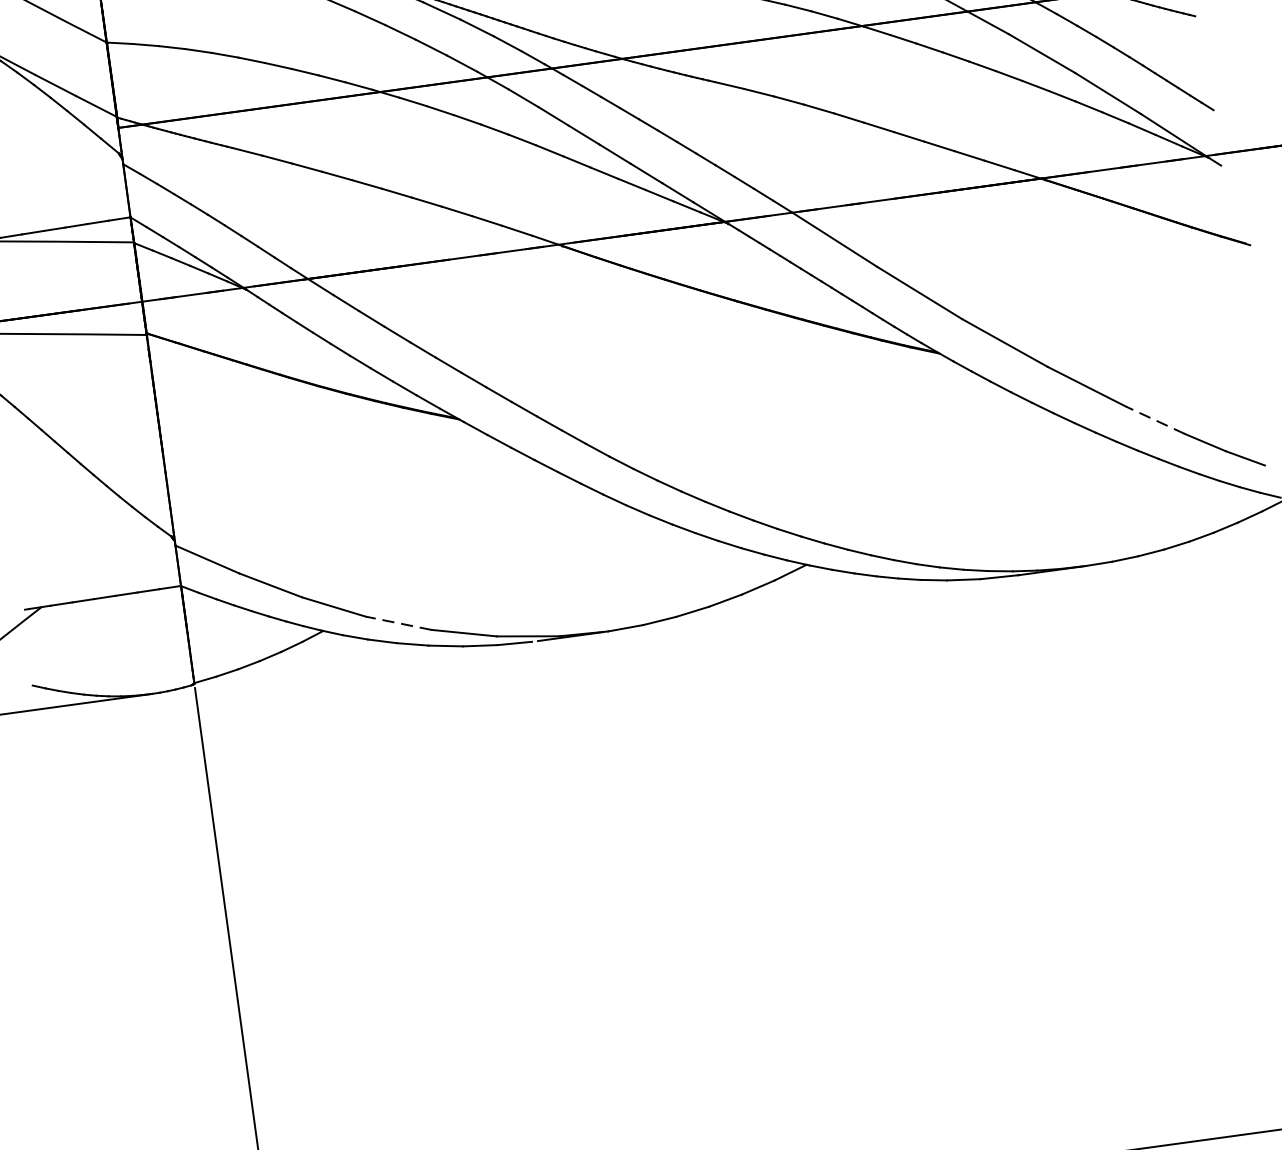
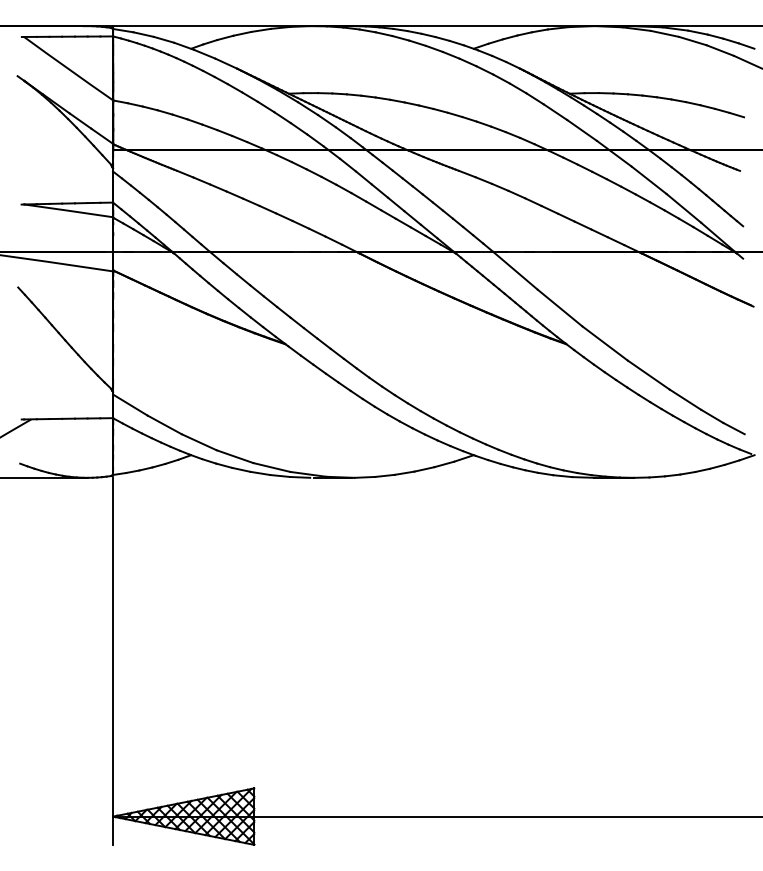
line: (1155, 419) -> (685, 399), dashed -> solid
line: (397, 623) -> (234, 456), dashed -> solid

